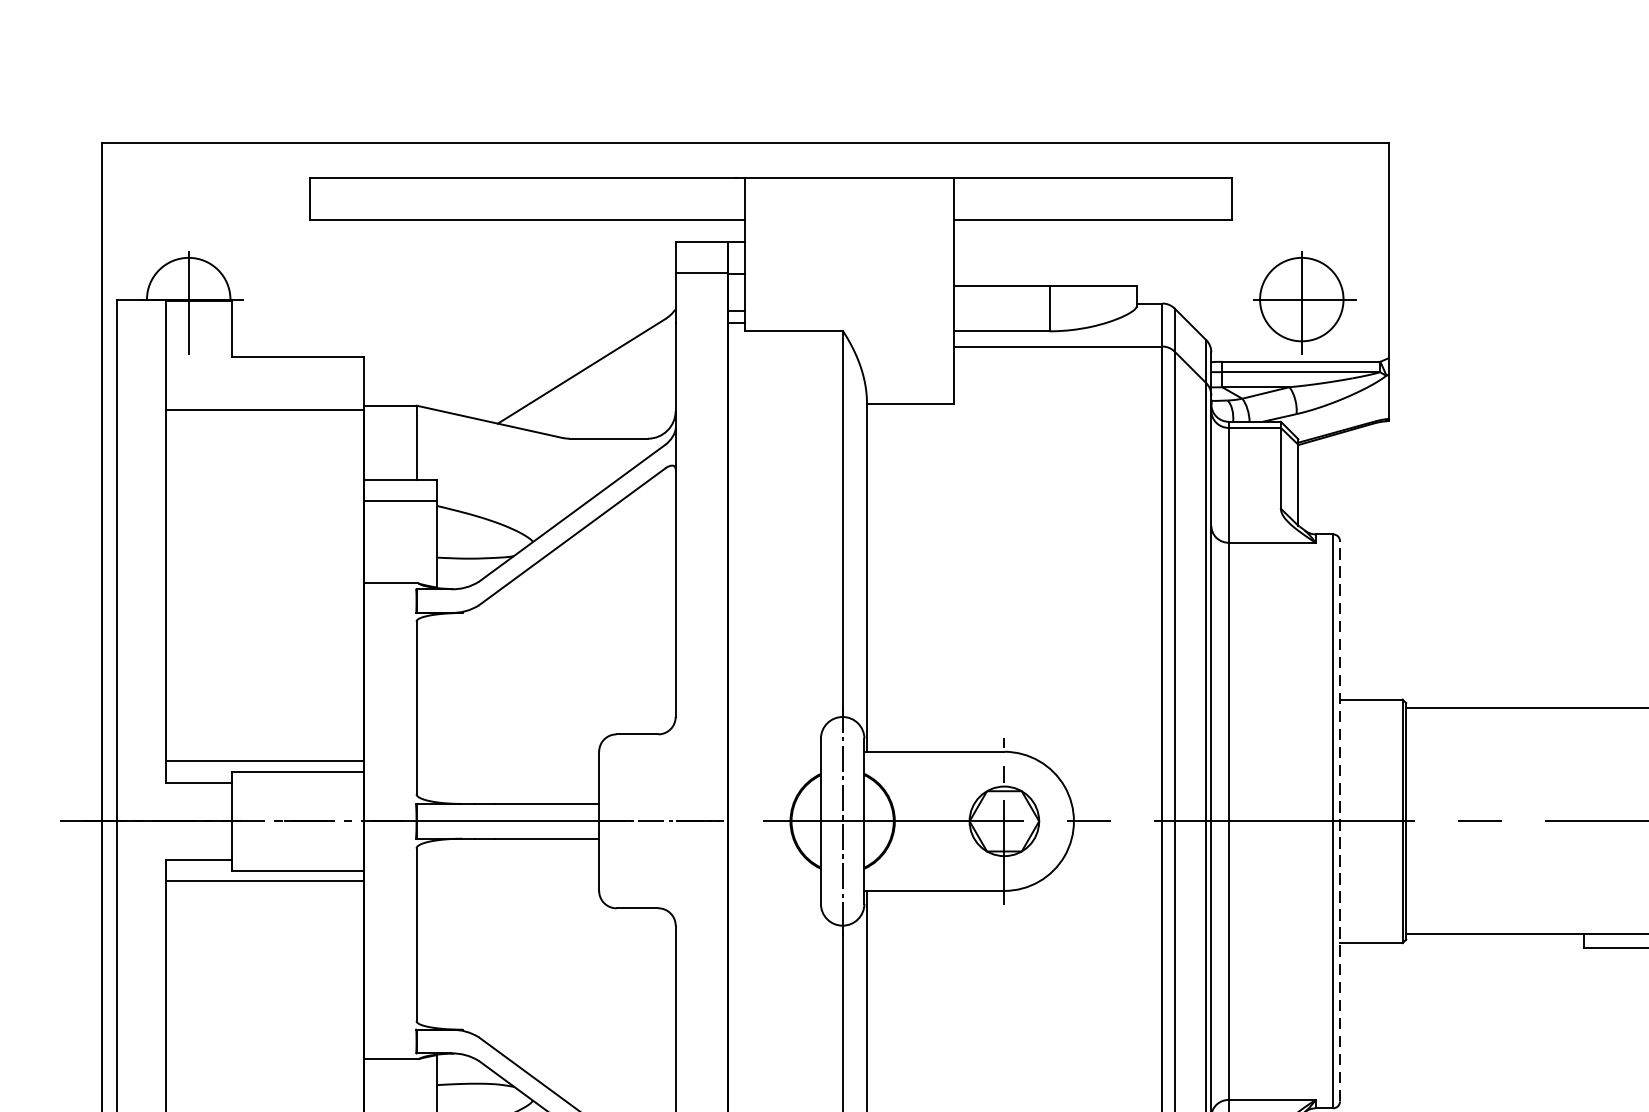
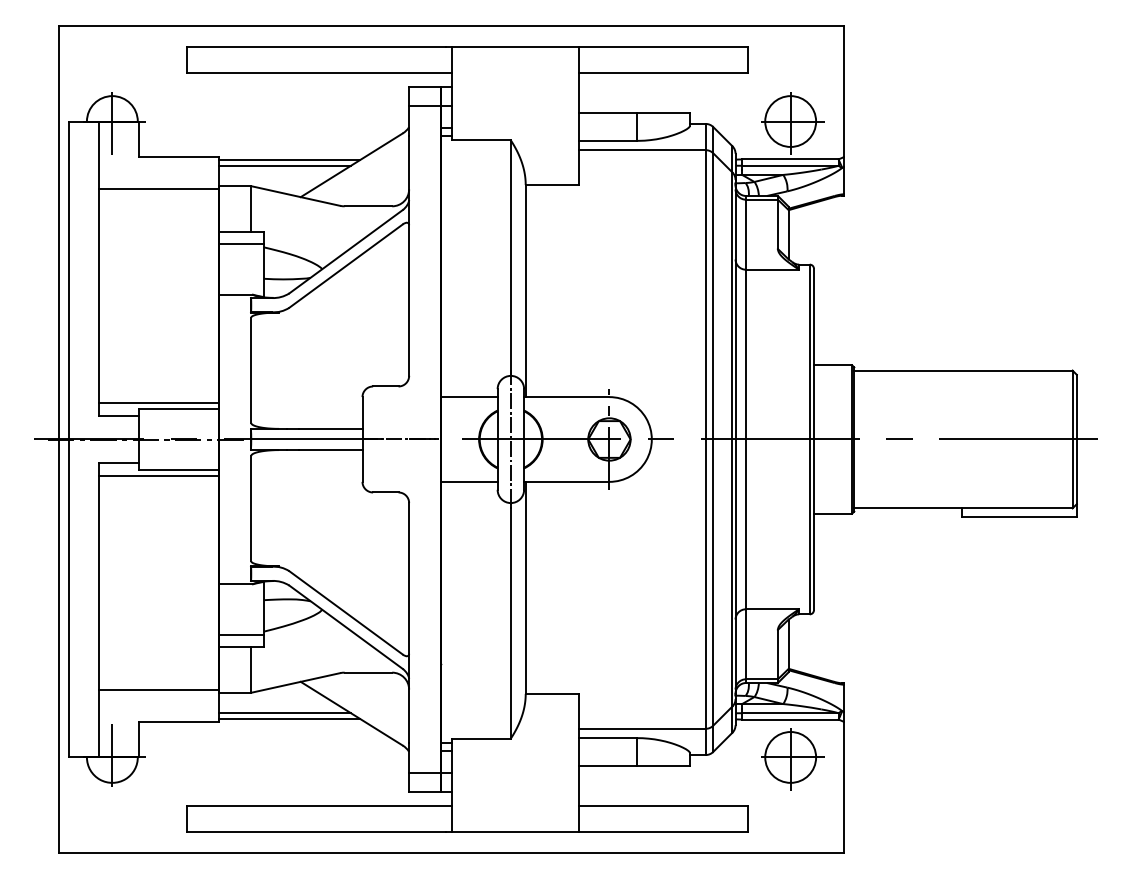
line: (479, 363) -> (289, 160), added
line: (471, 371) -> (284, 165), added
line: (773, 752) -> (468, 397), added
line: (1340, 821) -> (814, 439), dashed -> solid
line: (773, 890) -> (468, 481), added

